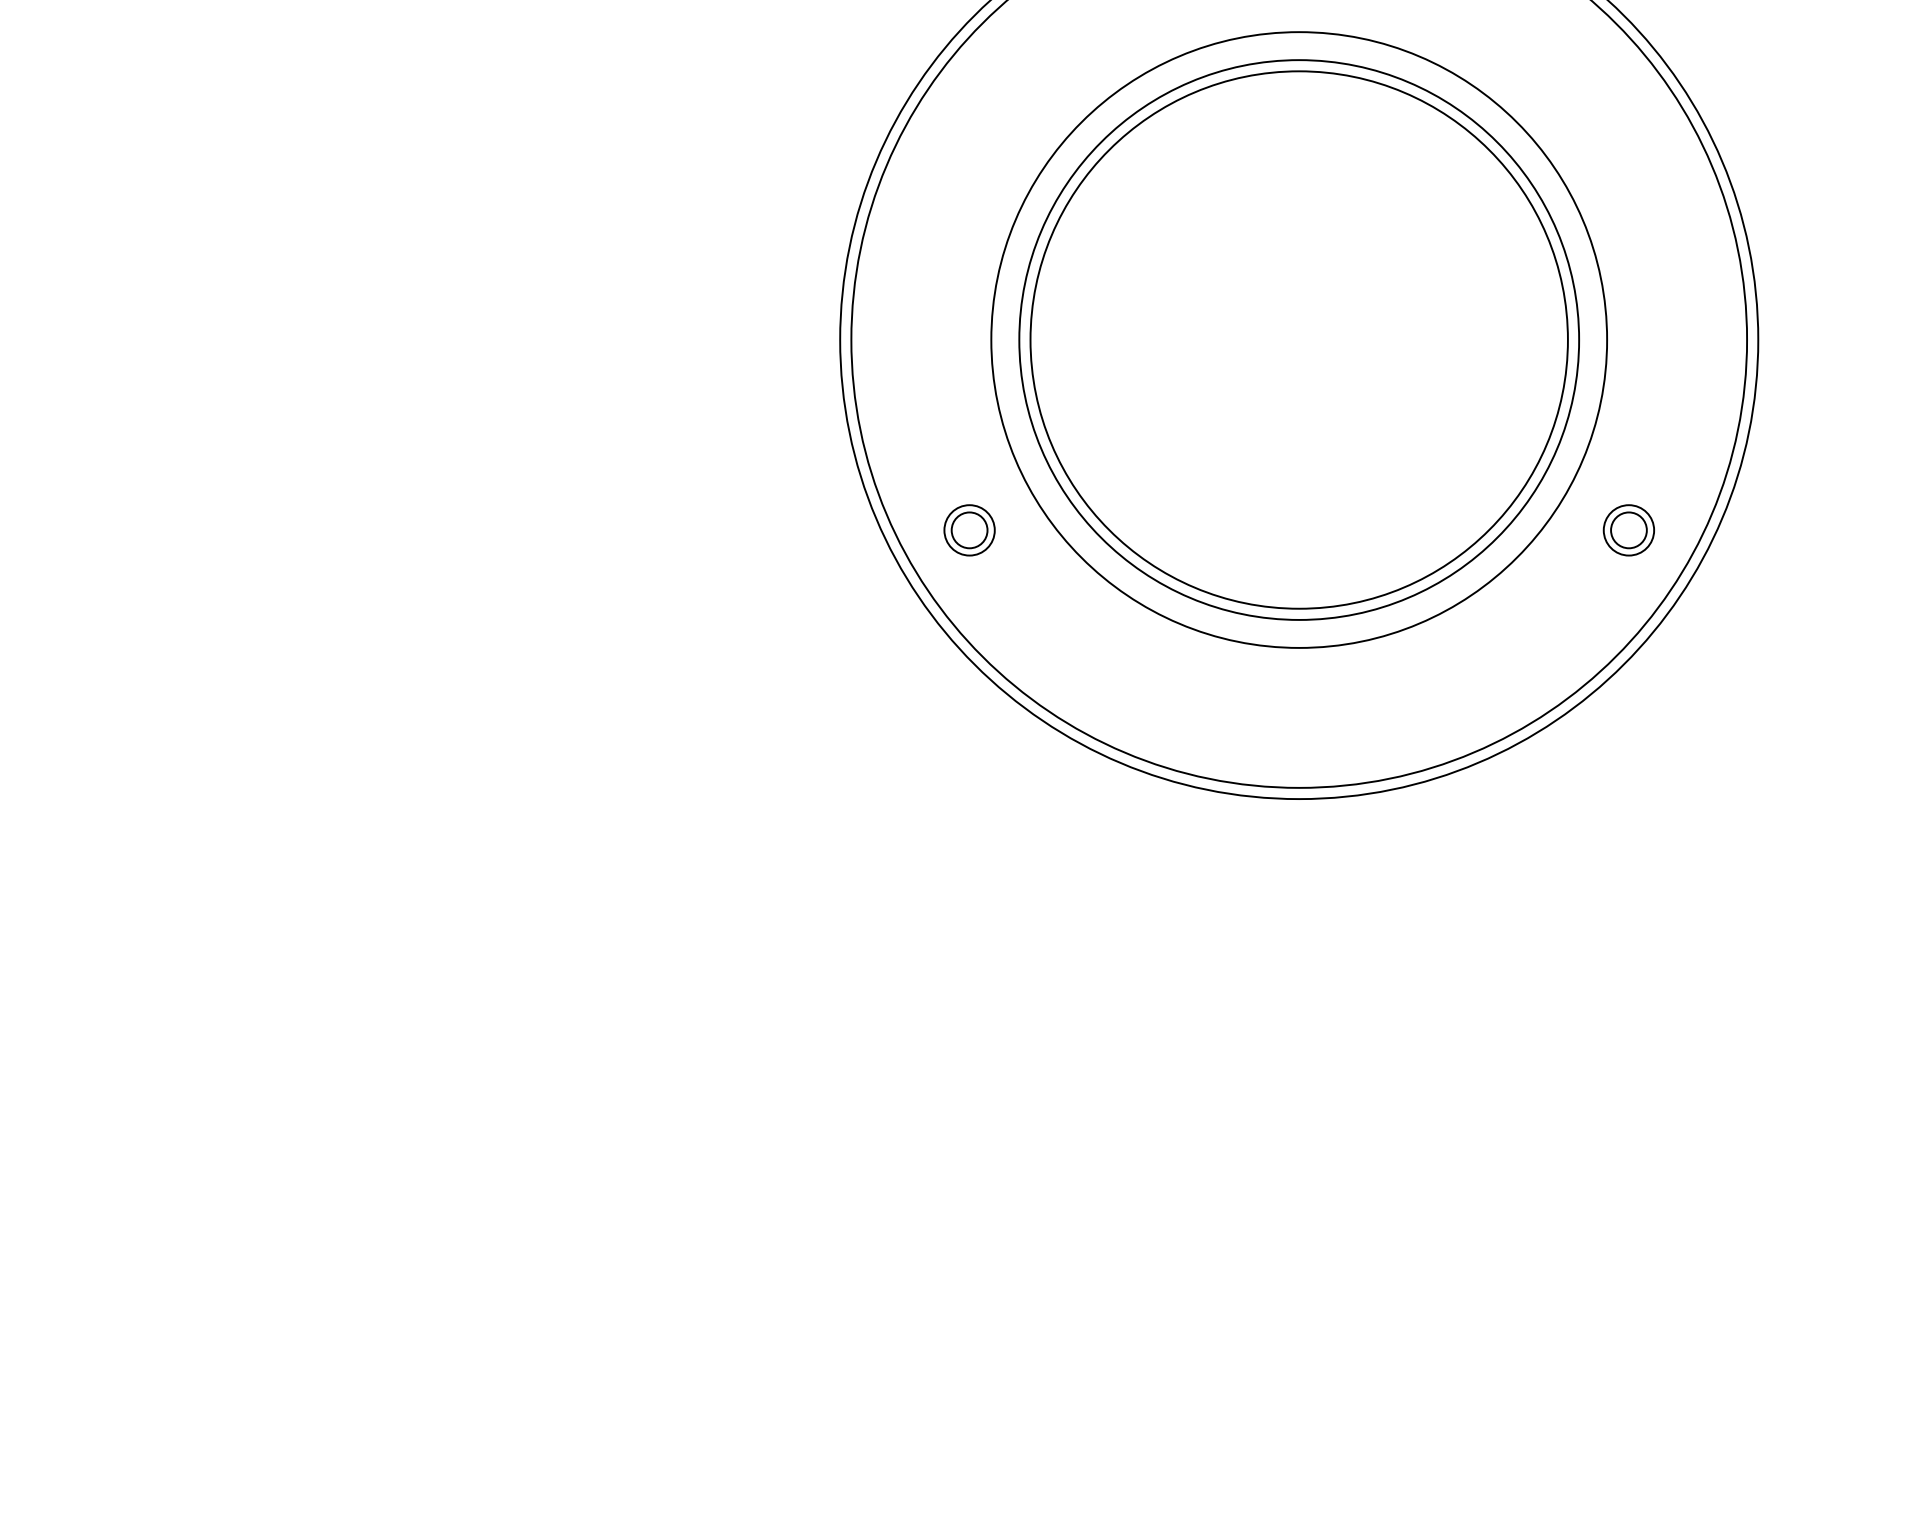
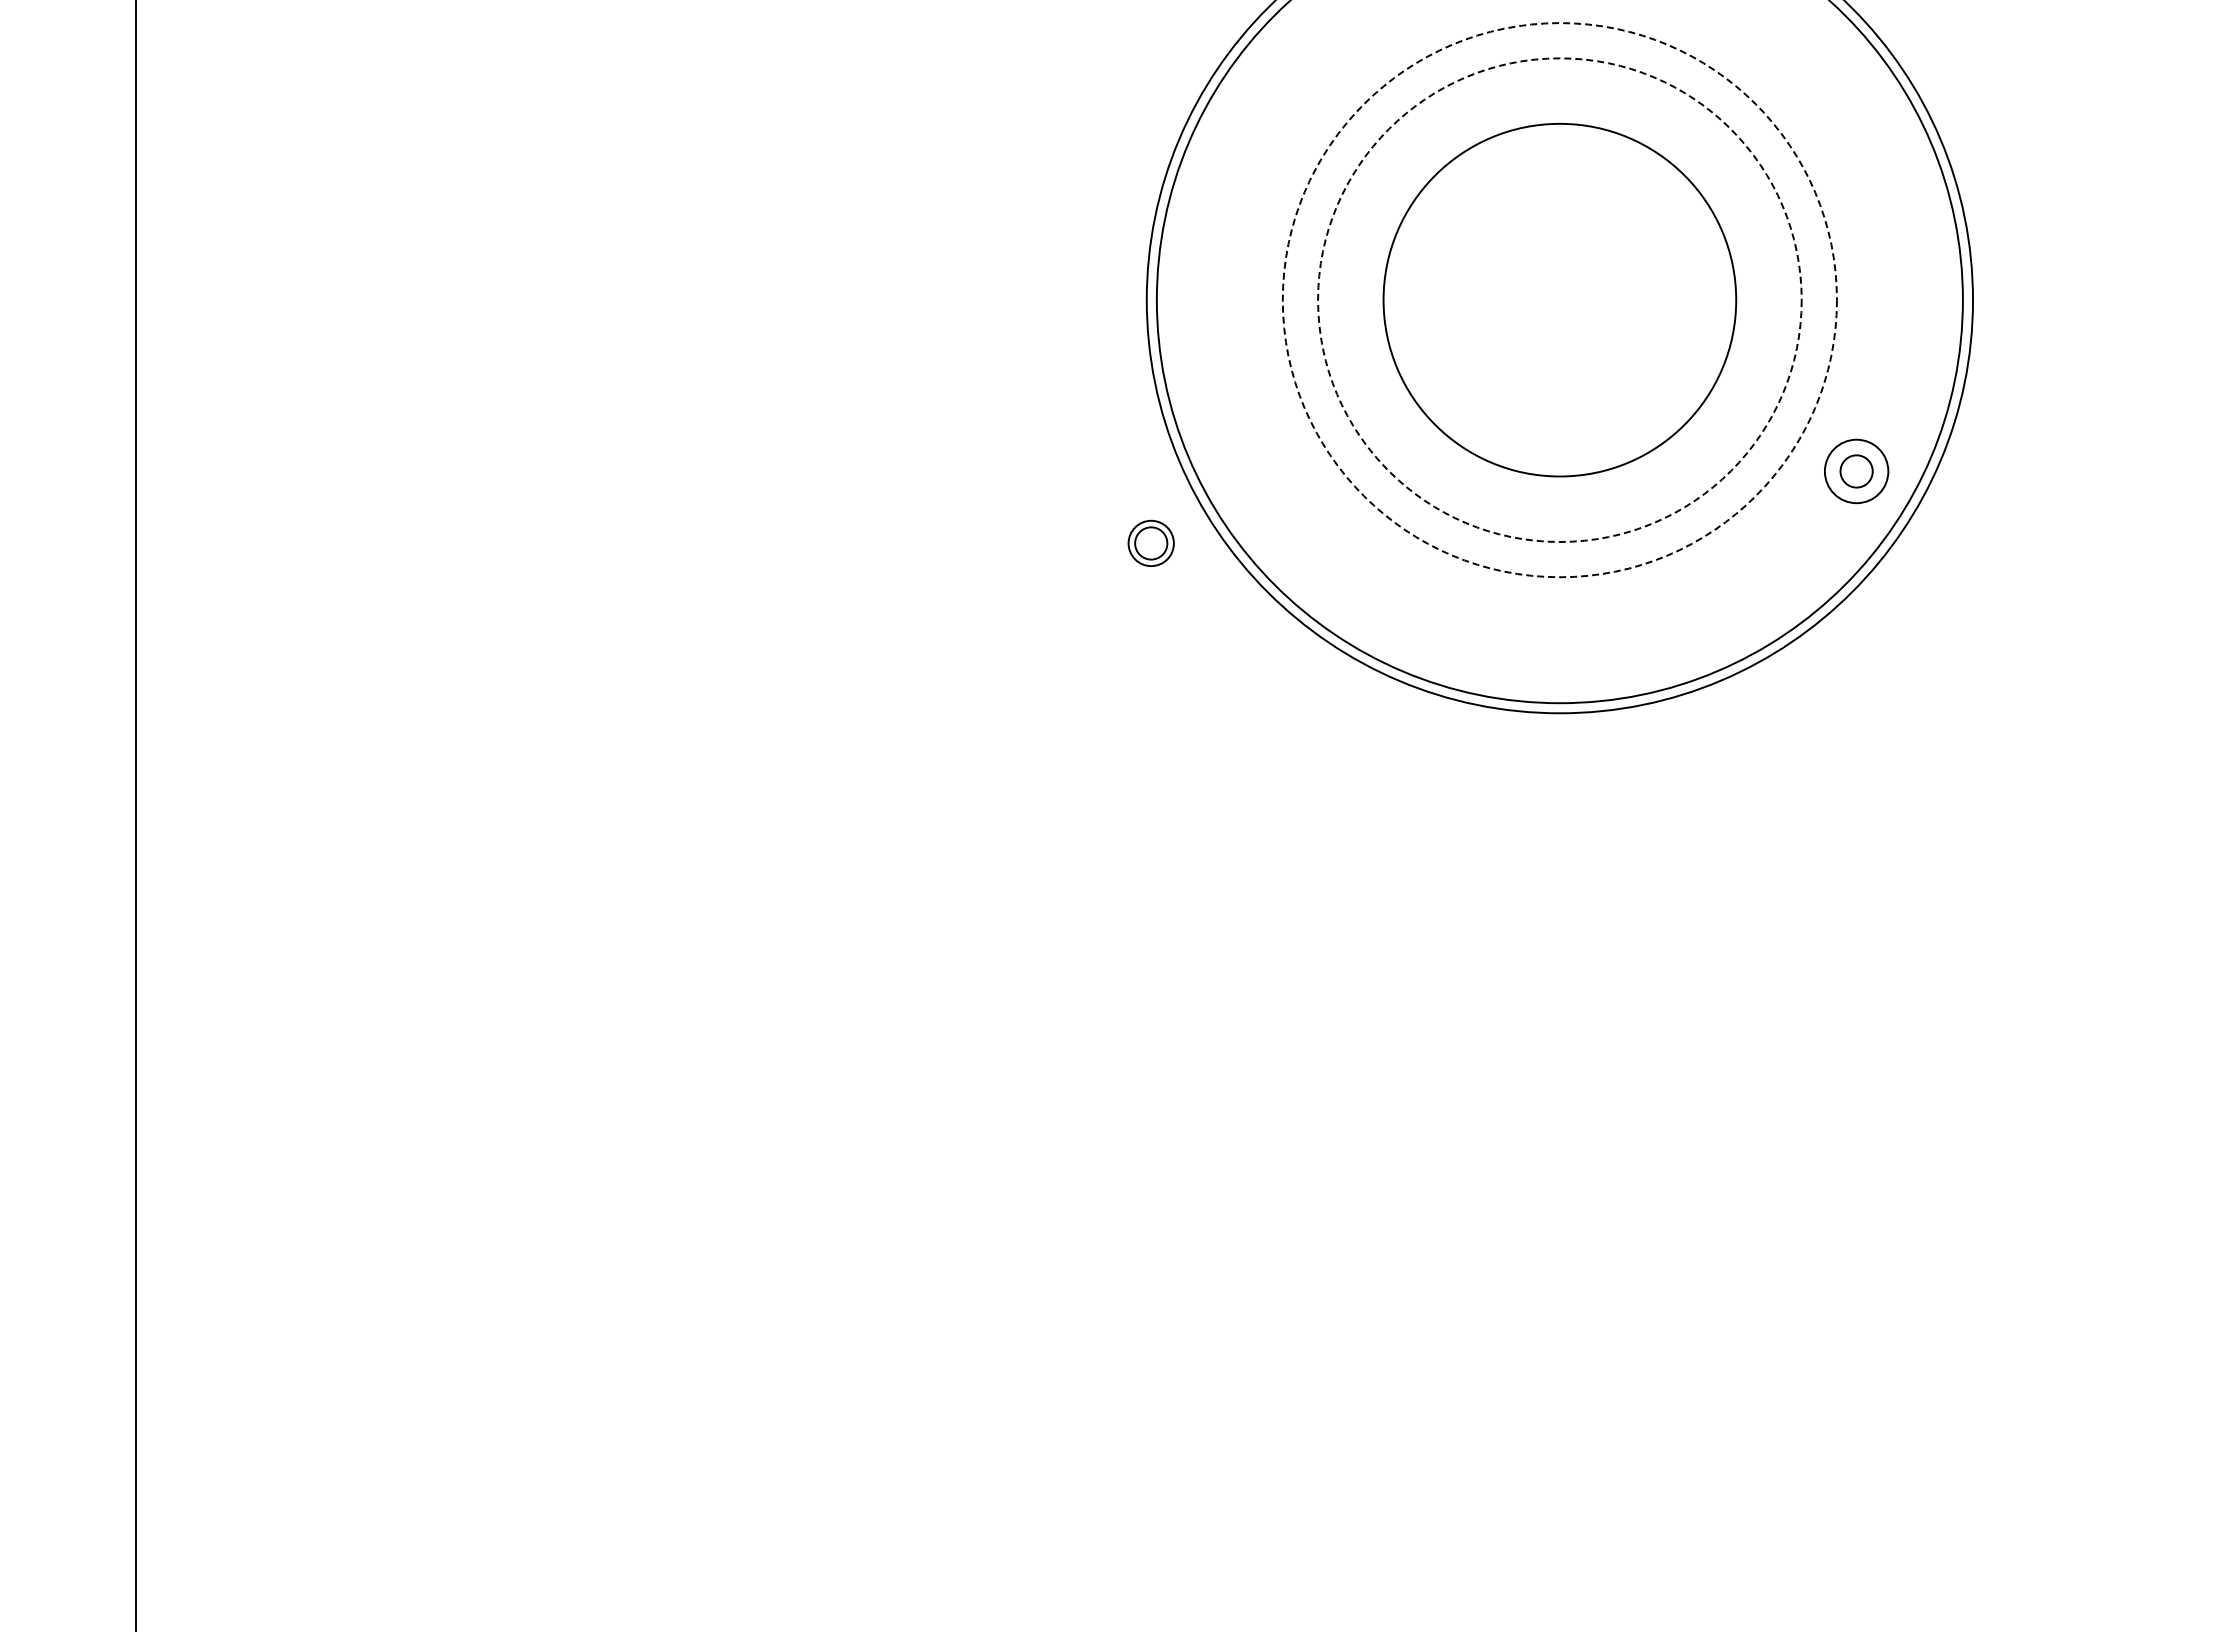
circle: (1298, 340) -> (1559, 300), size x0.7
circle: (1298, 340) -> (1559, 300), solid -> dashed
circle: (1298, 340) -> (1559, 300), solid -> dashed
part: (968, 529) -> (1150, 542), moved
circle: (1628, 530) -> (1856, 471), size x1.4

